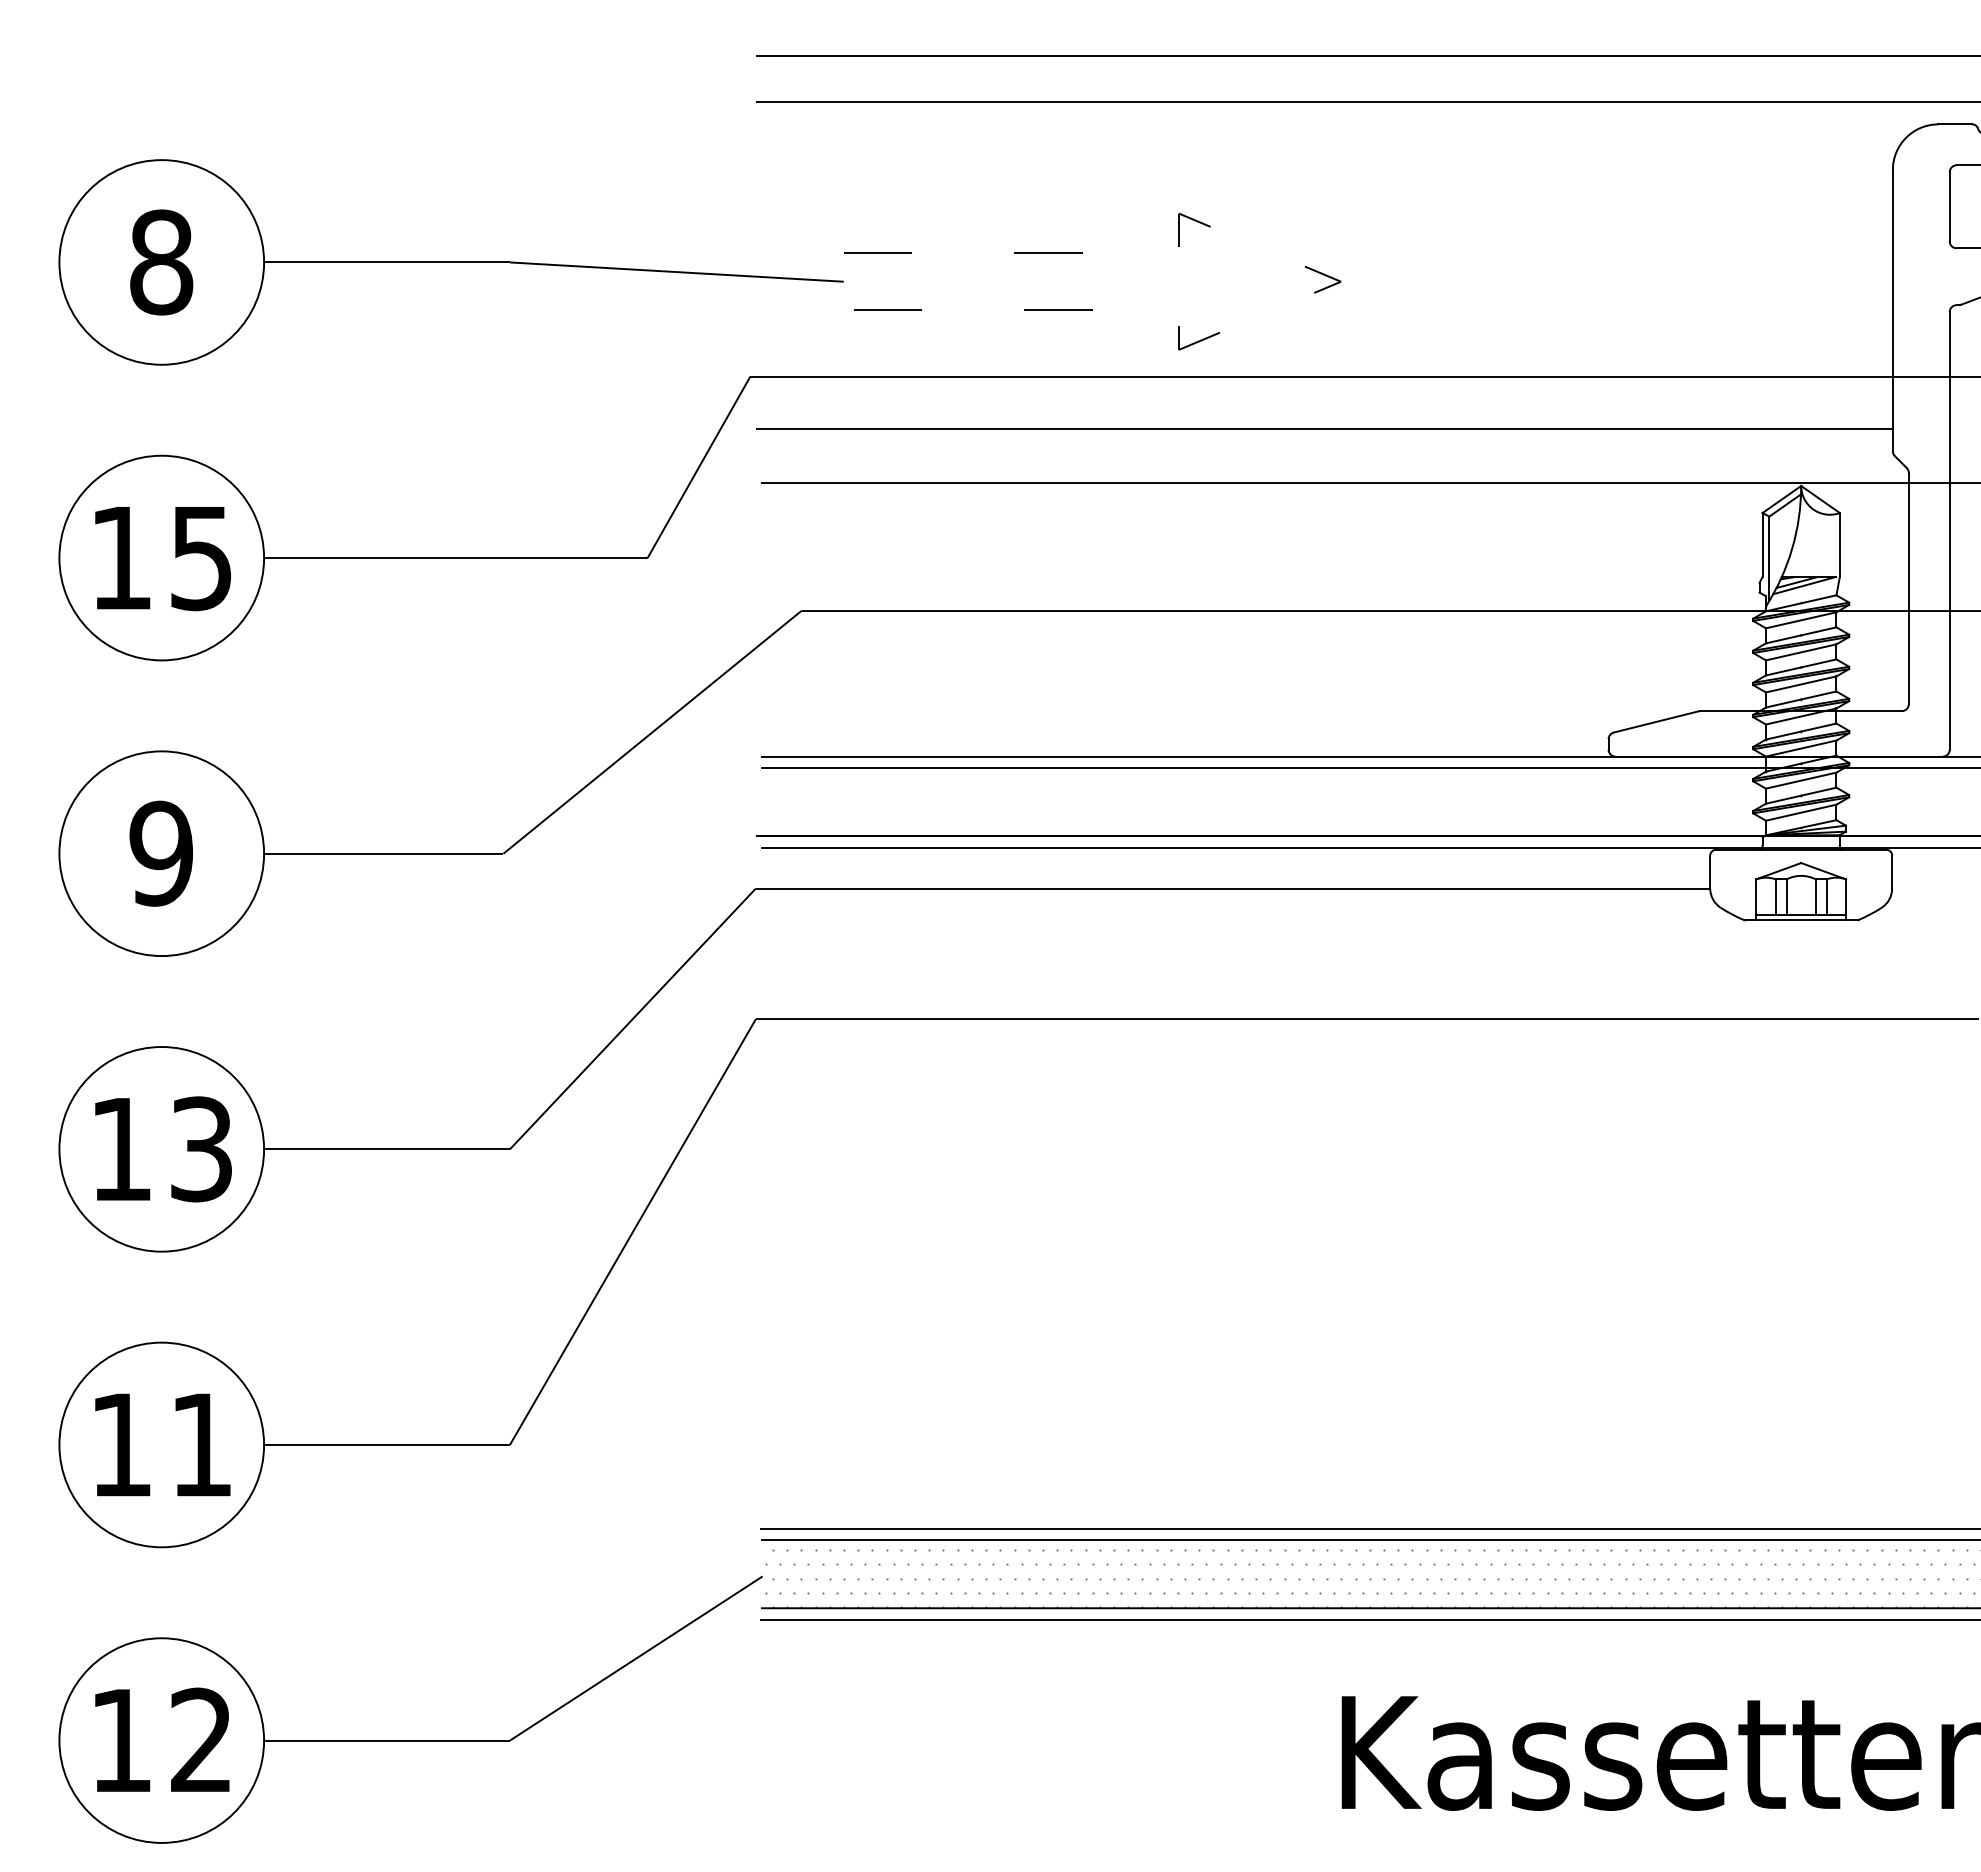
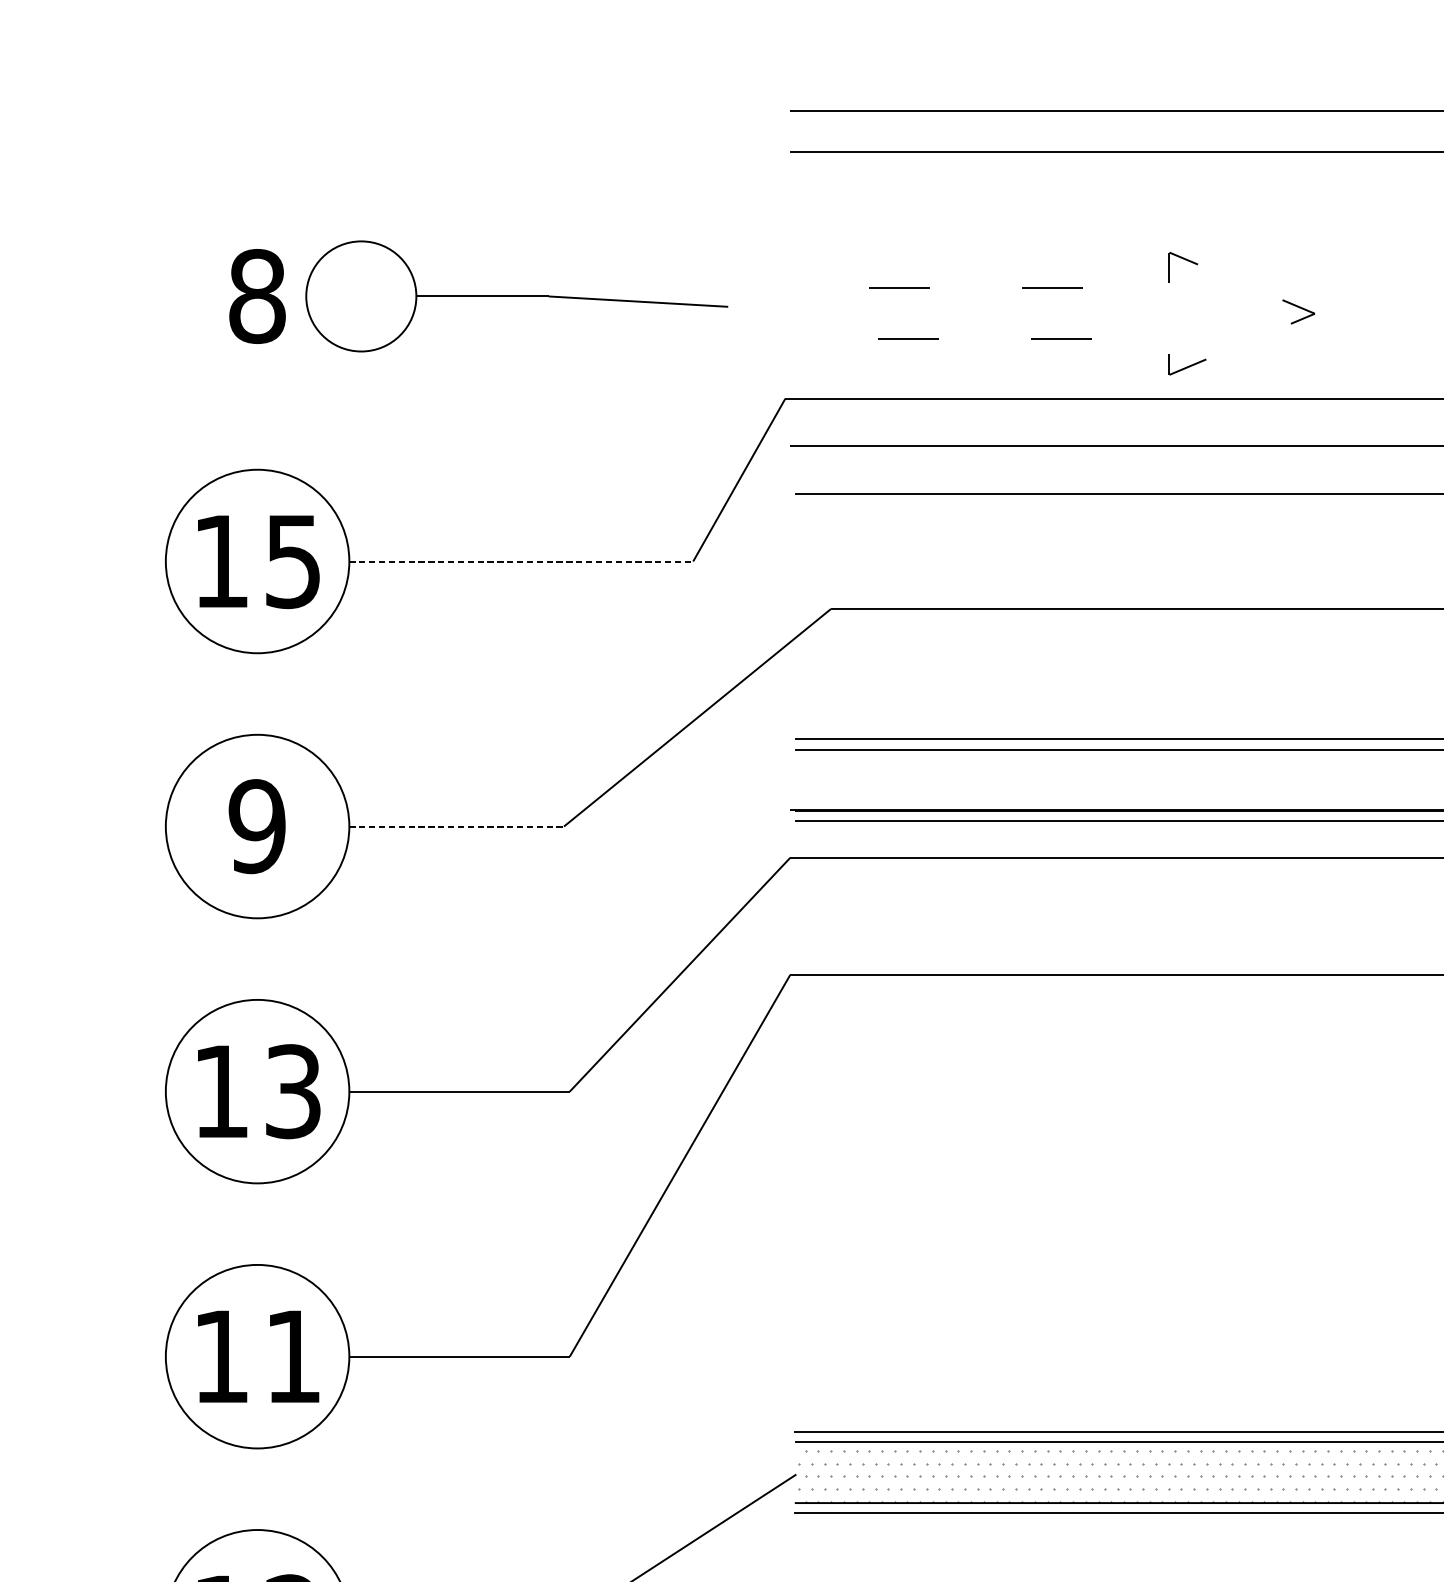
part: (450, 262) -> (516, 296), size x0.6
line: (455, 558) -> (520, 561), solid -> dashed
line: (383, 853) -> (456, 826), solid -> dashed

